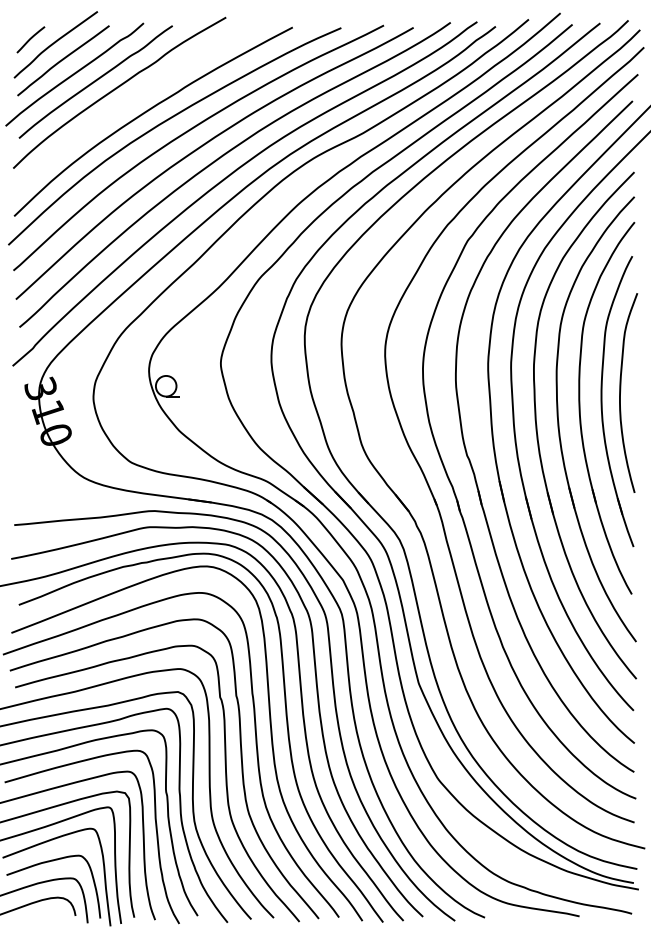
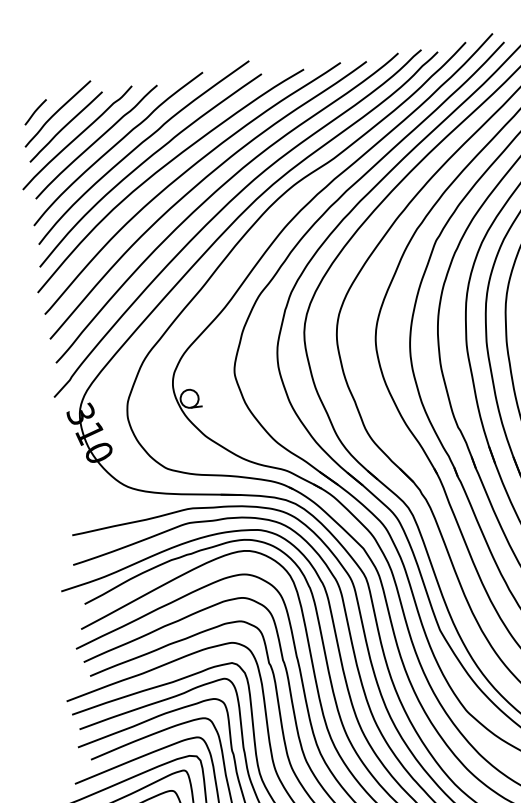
curve: (144, 92) -> (139, 146), added

